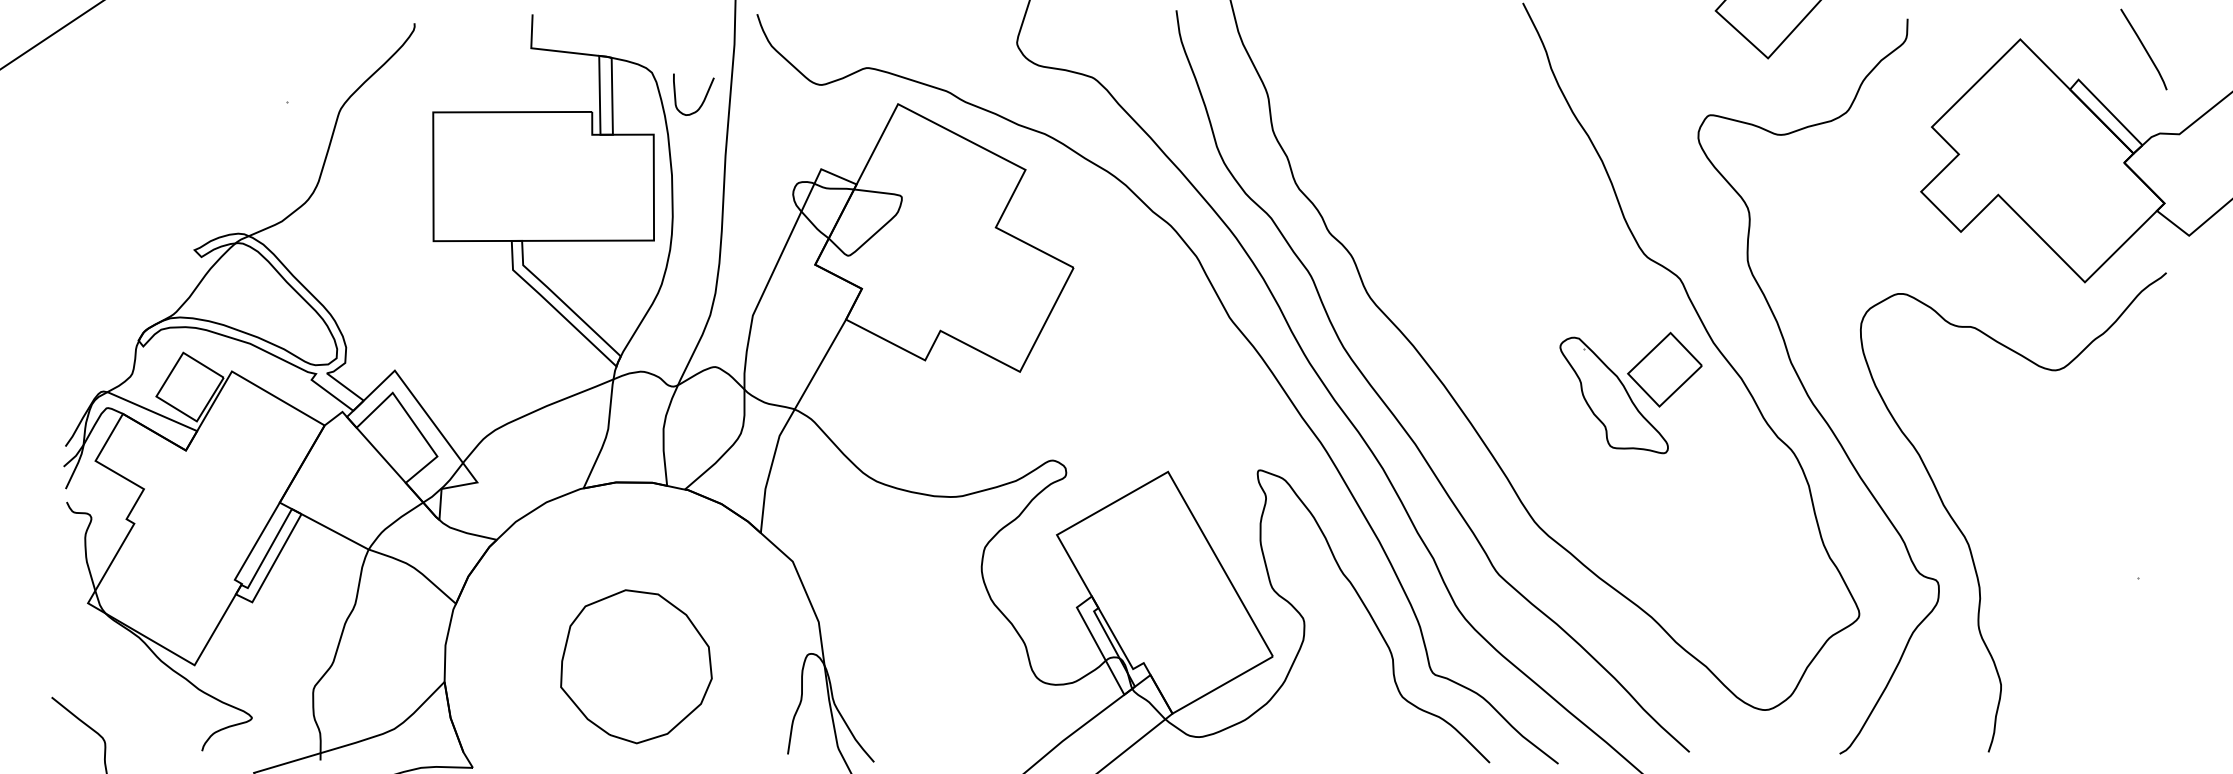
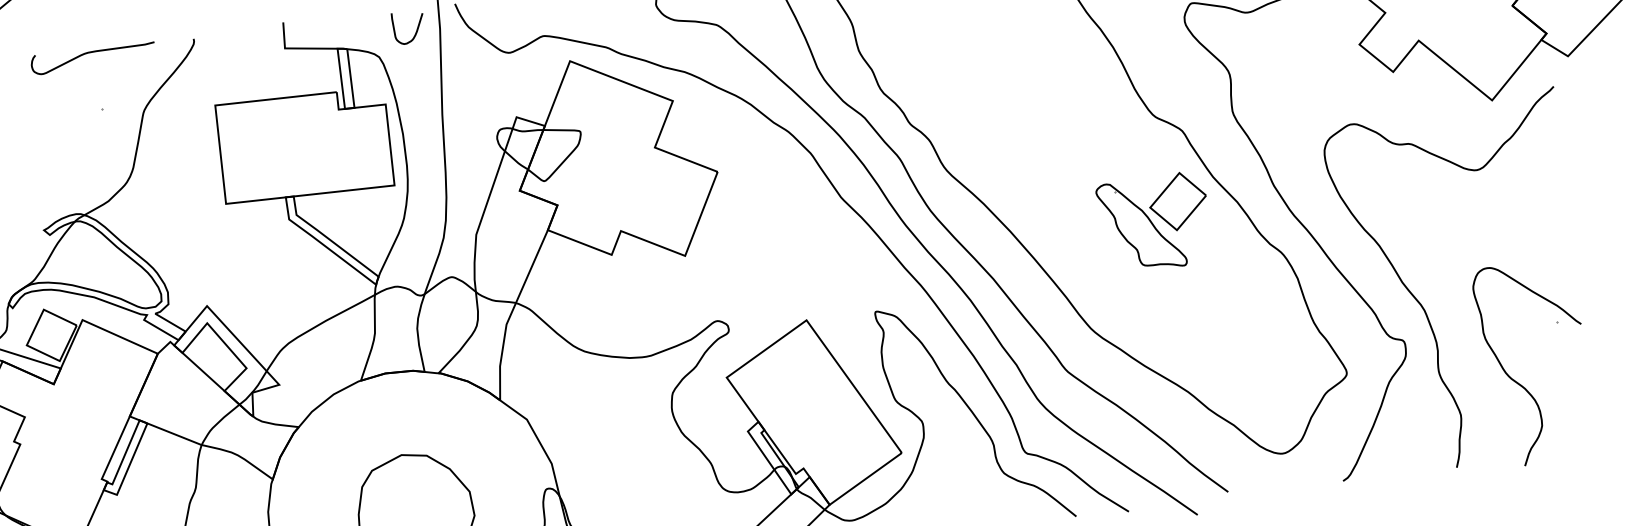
curve: (281, 27) -> (92, 52), added
curve: (703, 99) -> (416, 30), moved
curve: (2079, 650) -> (1518, 382), added

